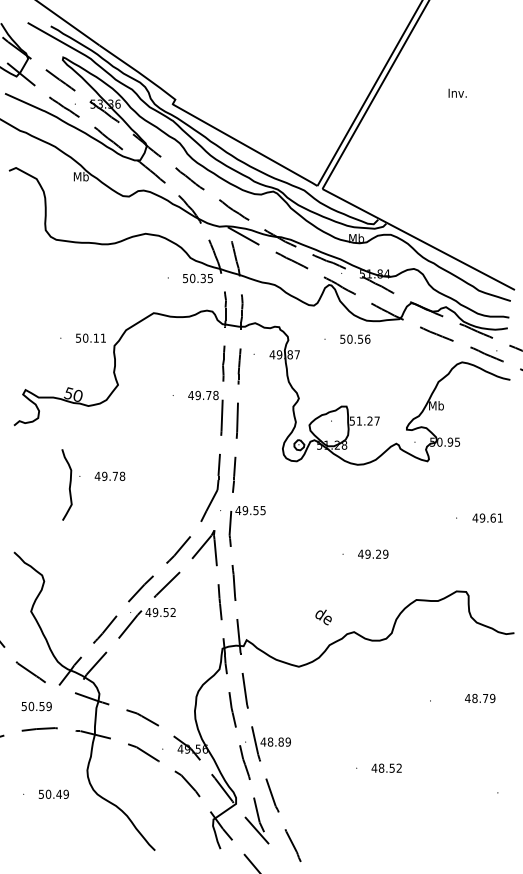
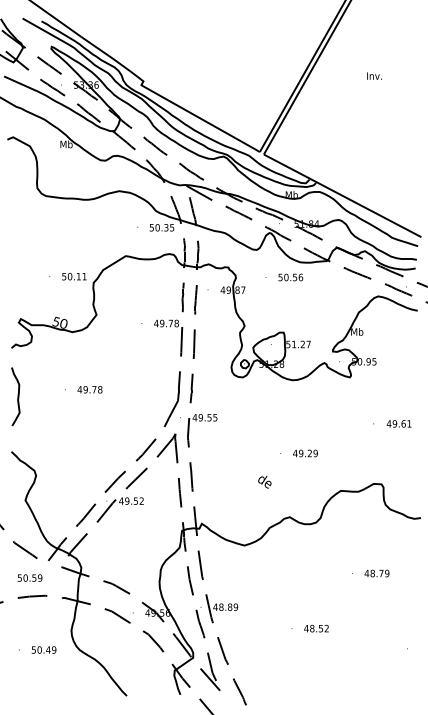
curve: (69, 484) -> (17, 396), moved
text: (323, 617) -> (264, 482), moved
text: (479, 698) -> (376, 573), moved

